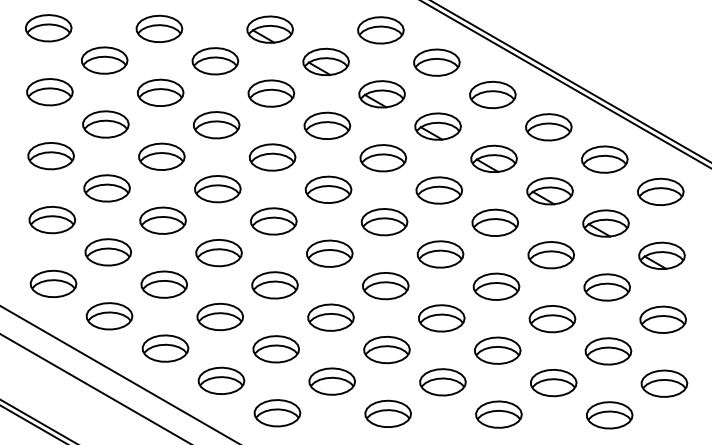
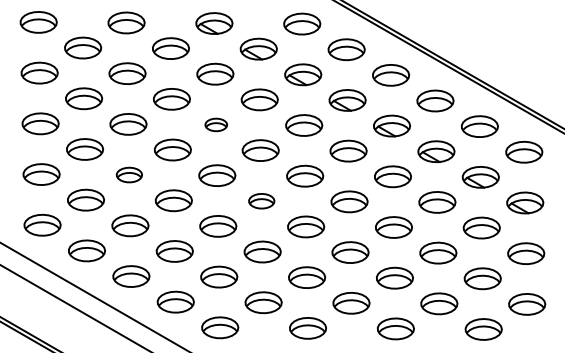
part: (272, 157) -> (216, 124), size x0.6
part: (162, 220) -> (128, 174), size x0.7
part: (329, 253) -> (261, 201), size x0.7

